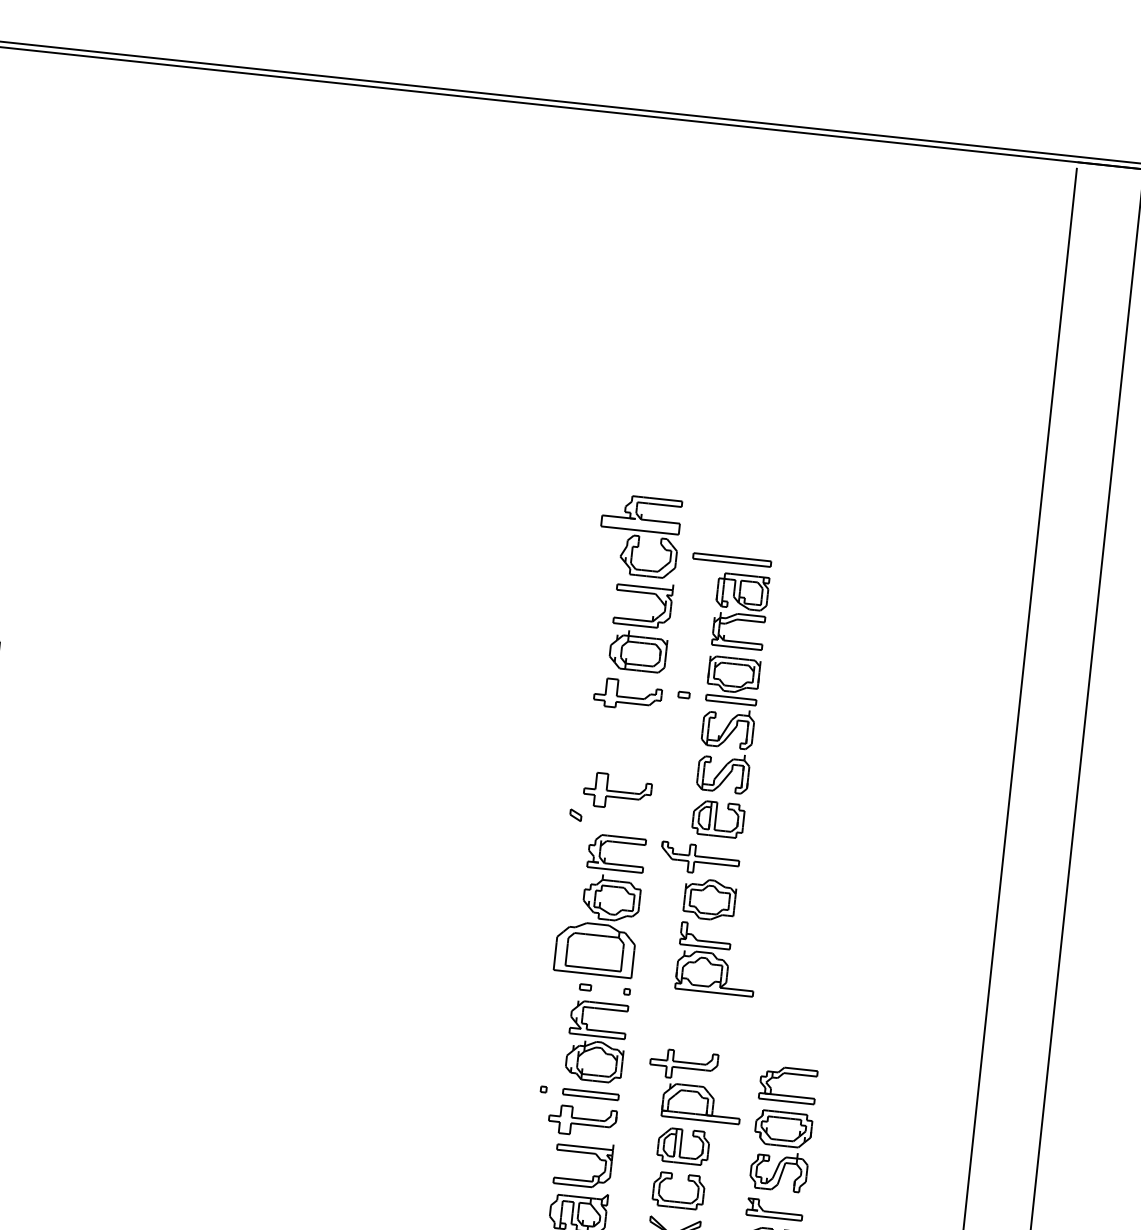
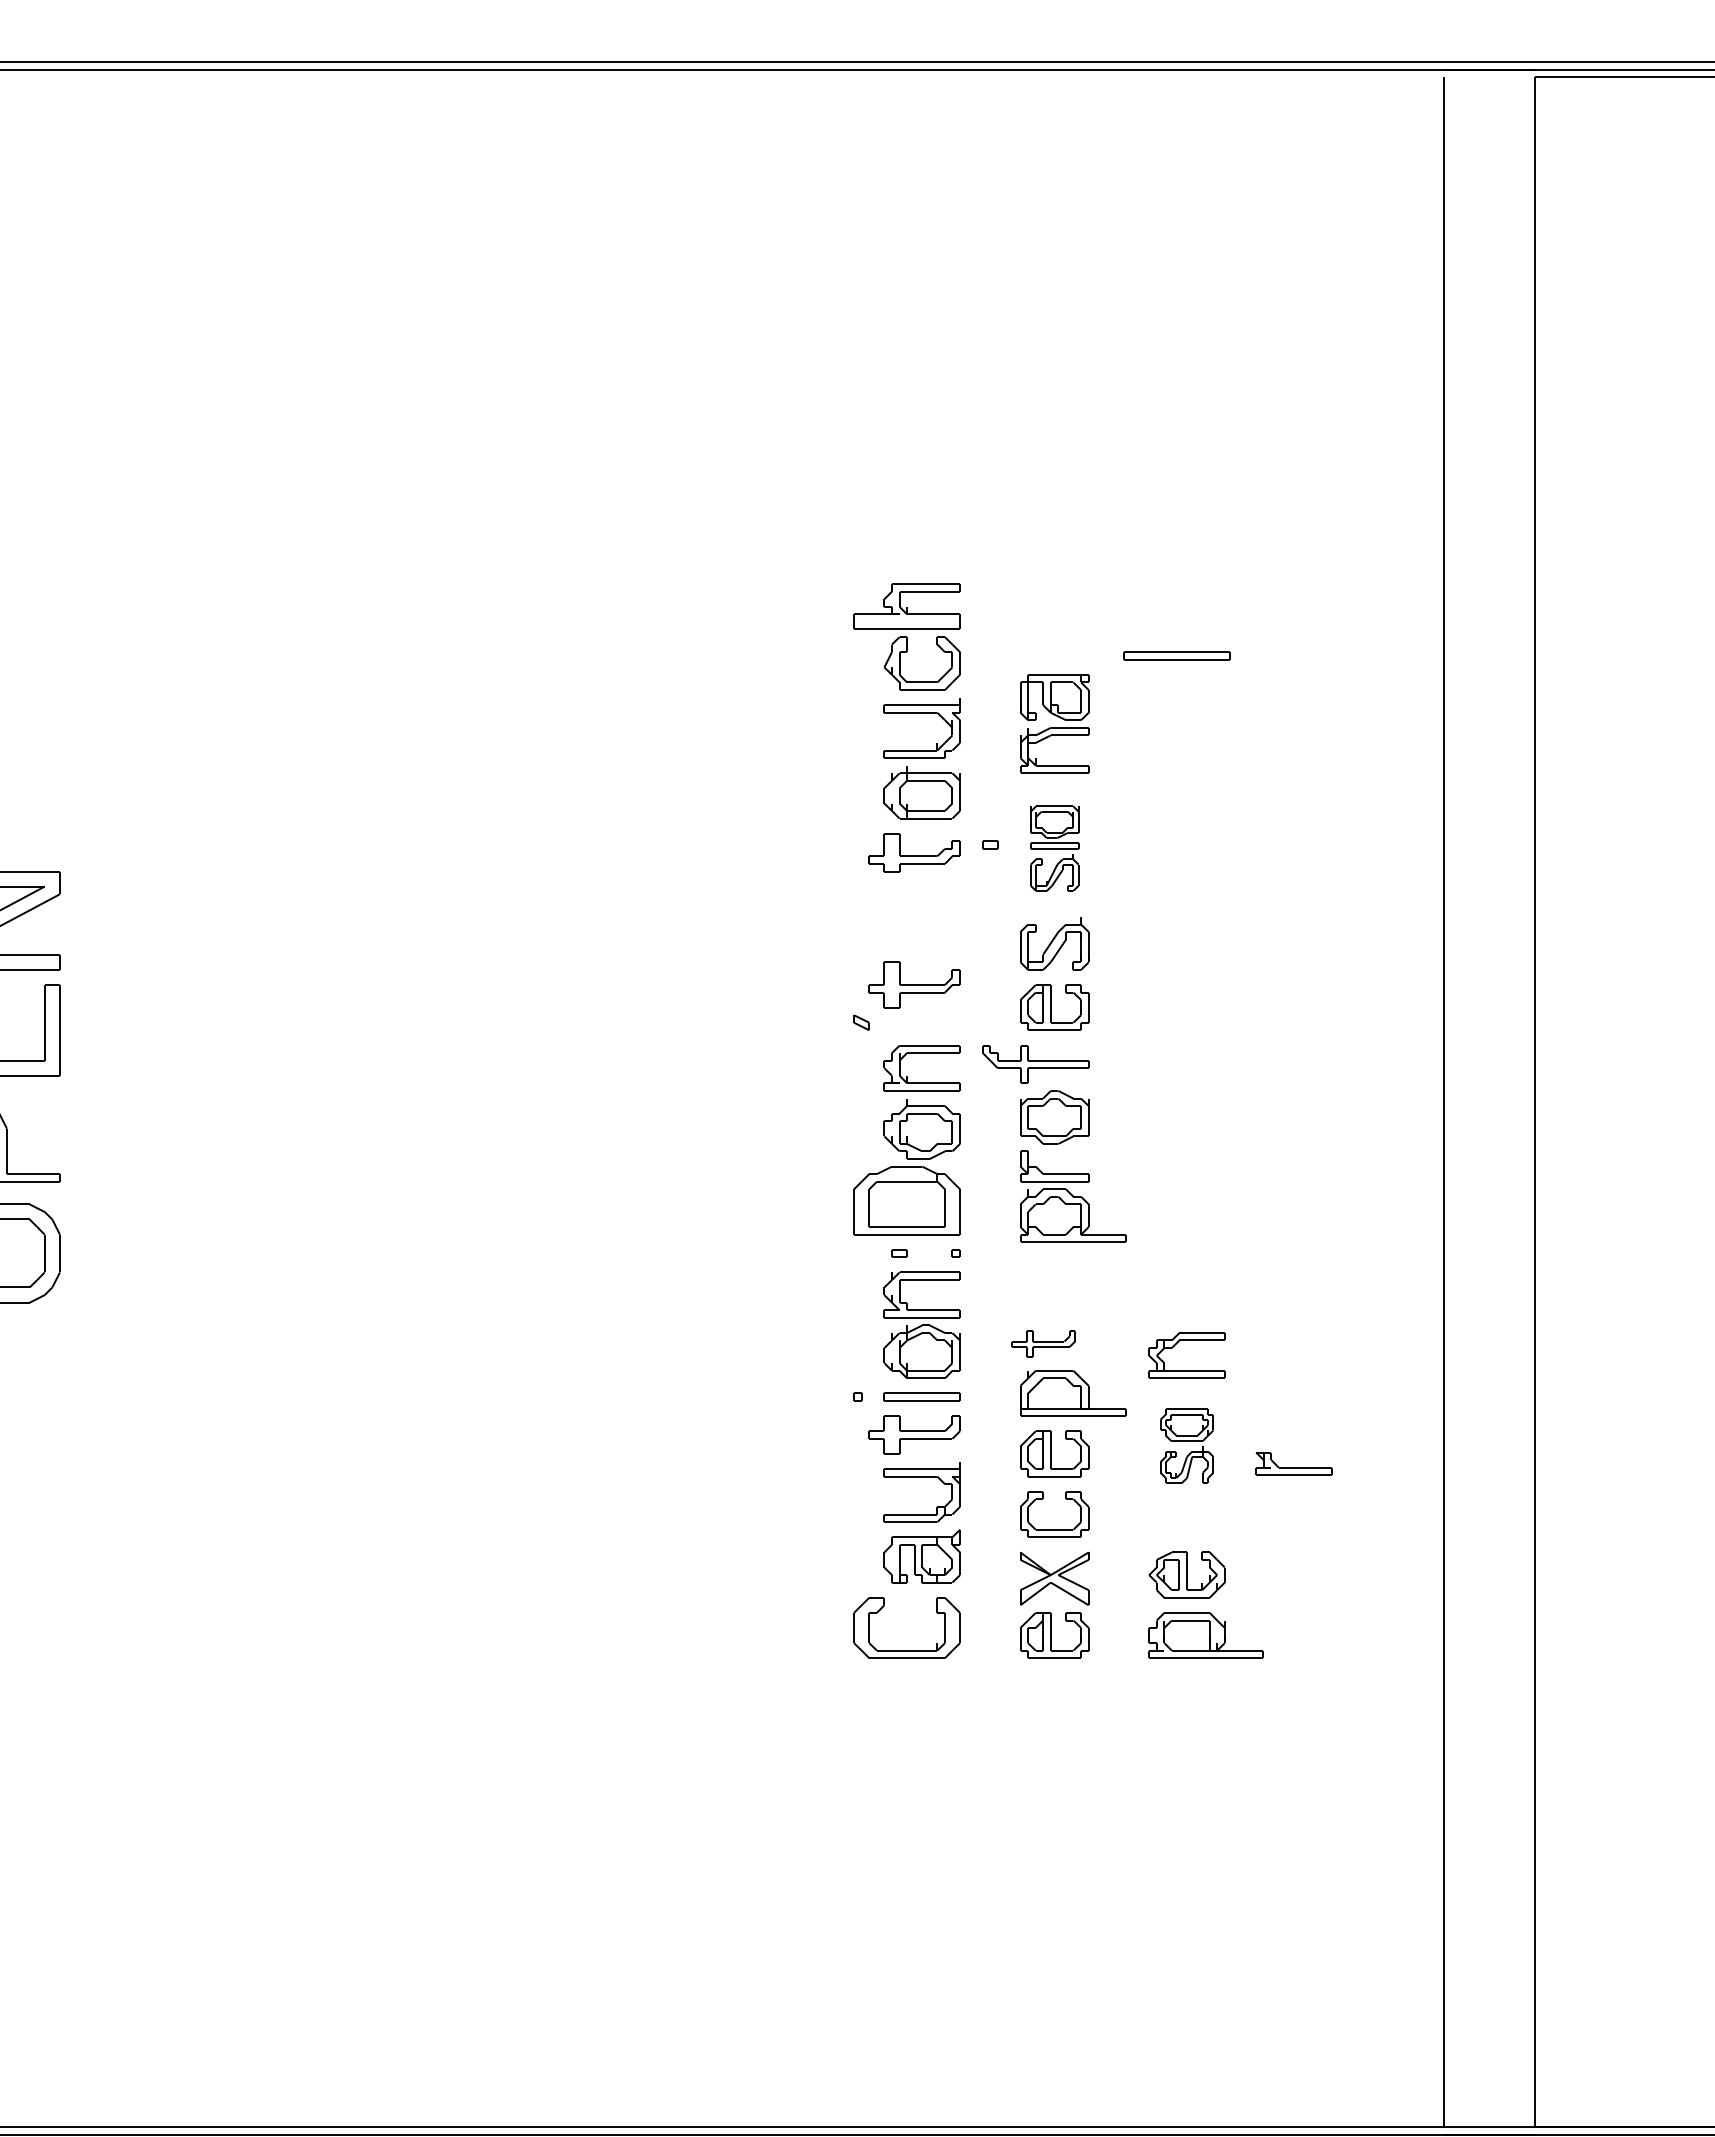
part: (732, 559) -> (1176, 655), moved
part: (730, 702) -> (1054, 848), size x0.7
part: (684, 1064) -> (1043, 1343), size x0.7
part: (780, 1150) -> (1186, 1445), size x0.7
part: (774, 1209) -> (1293, 1463), moved

